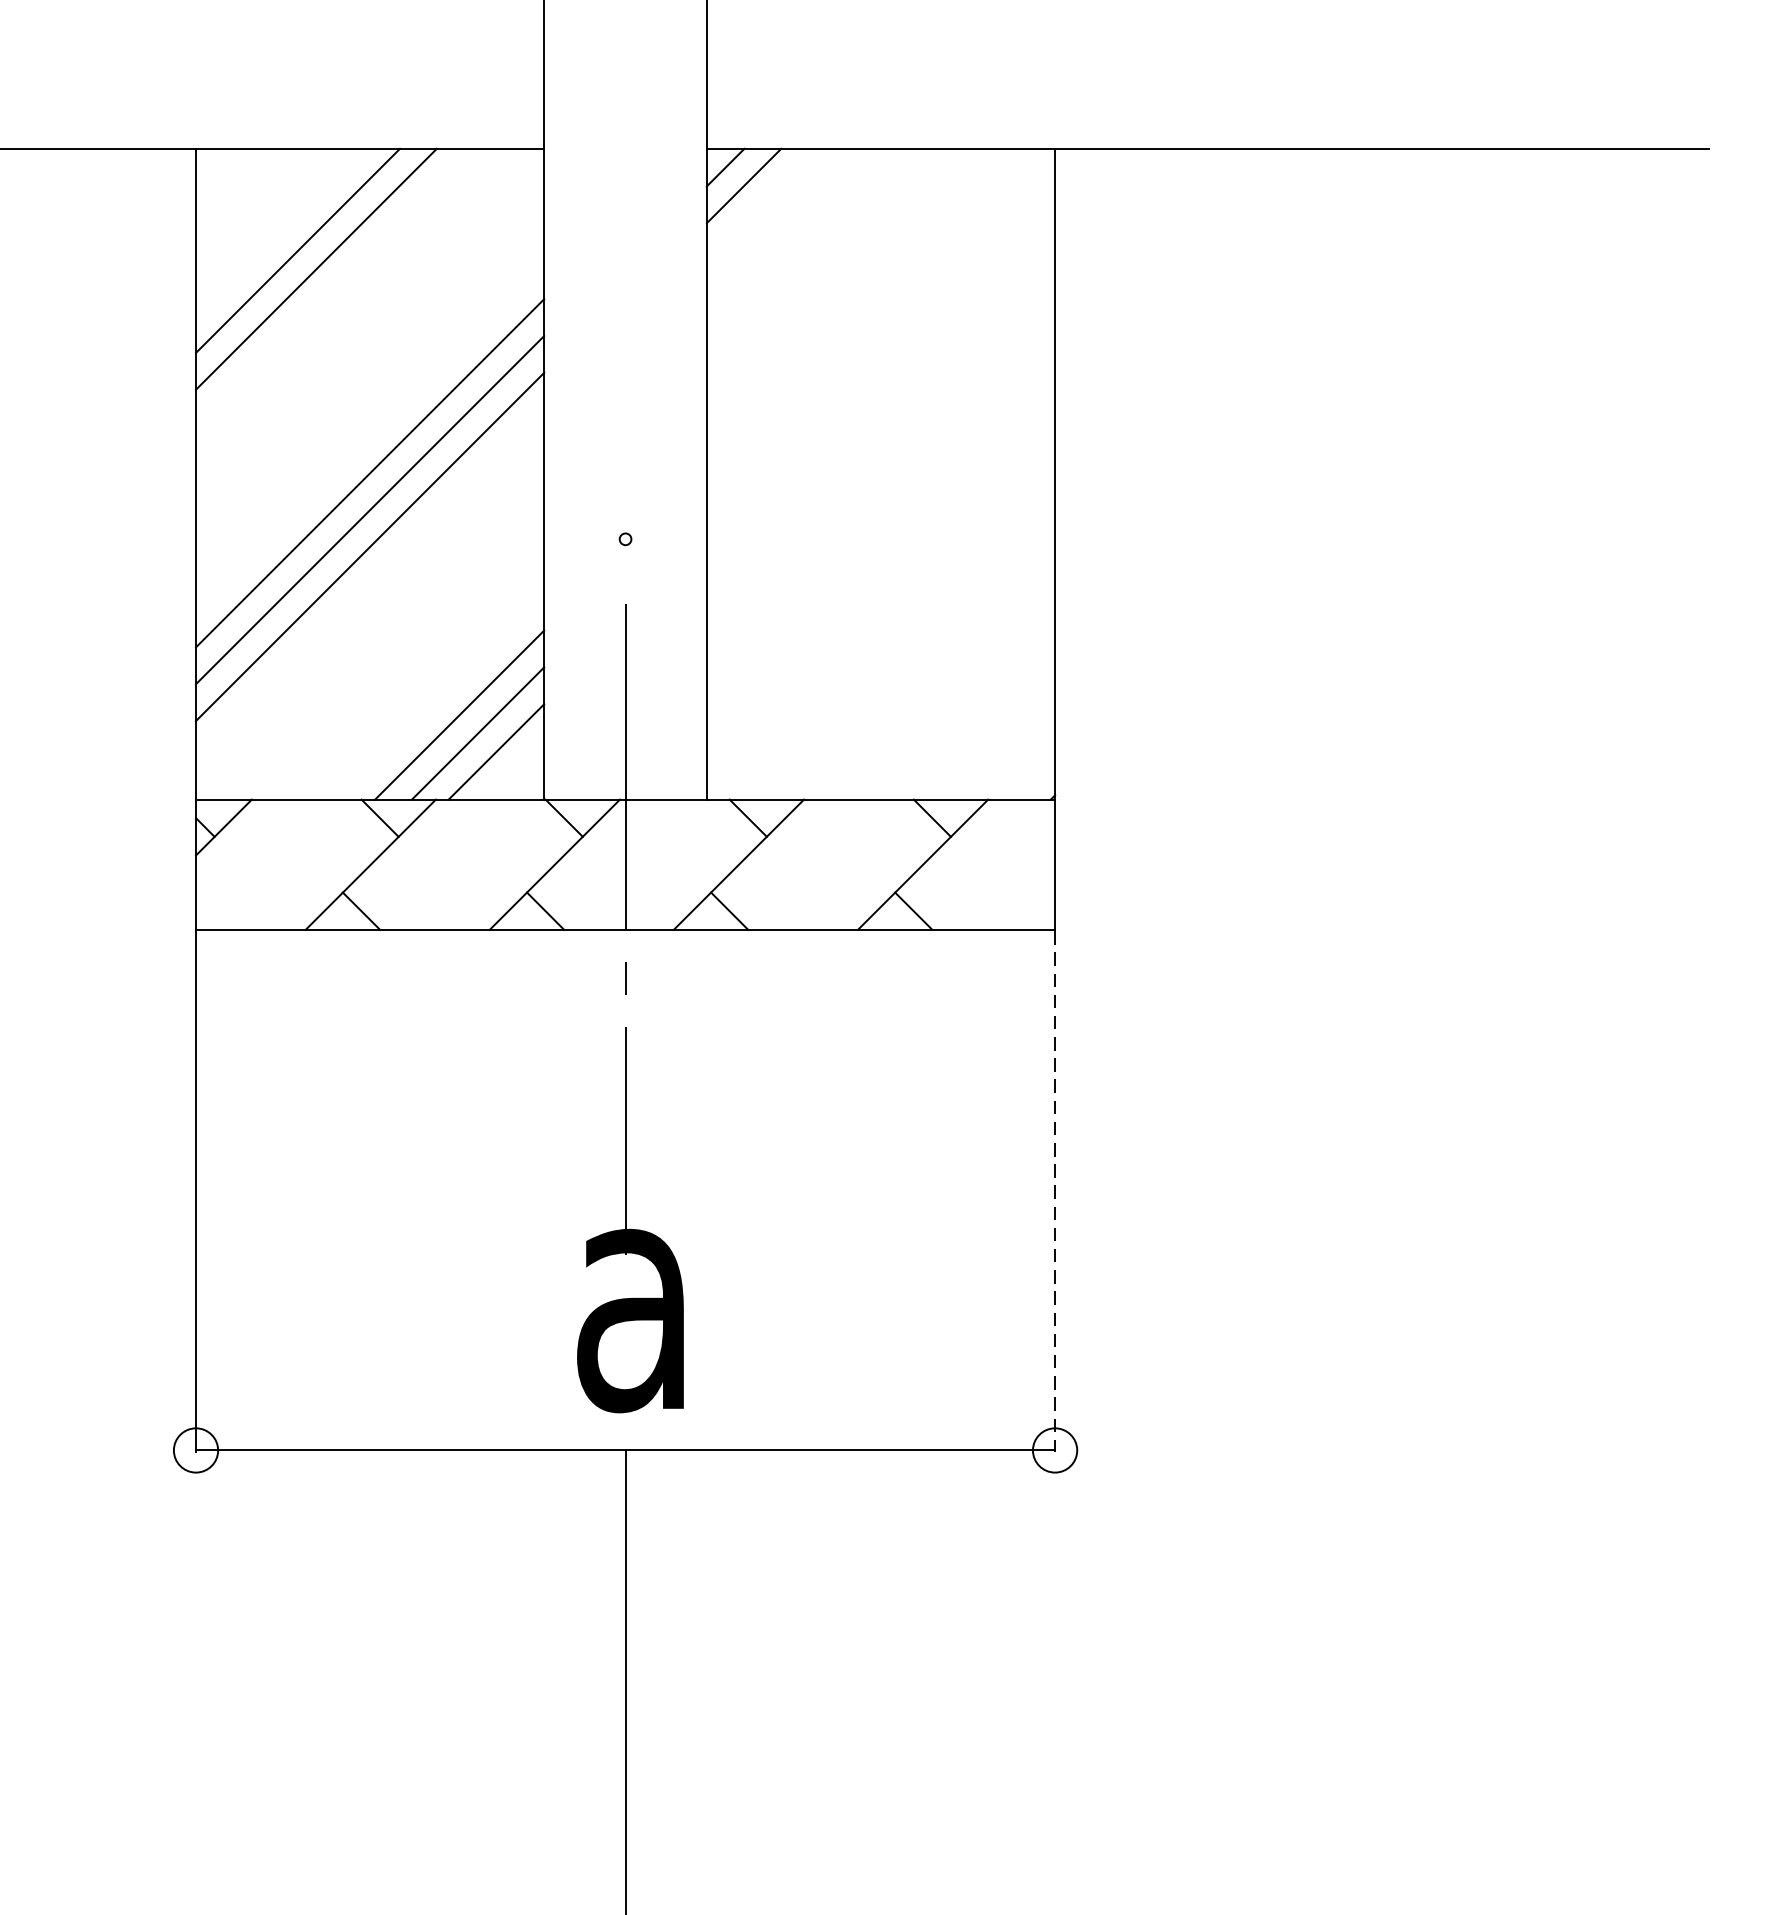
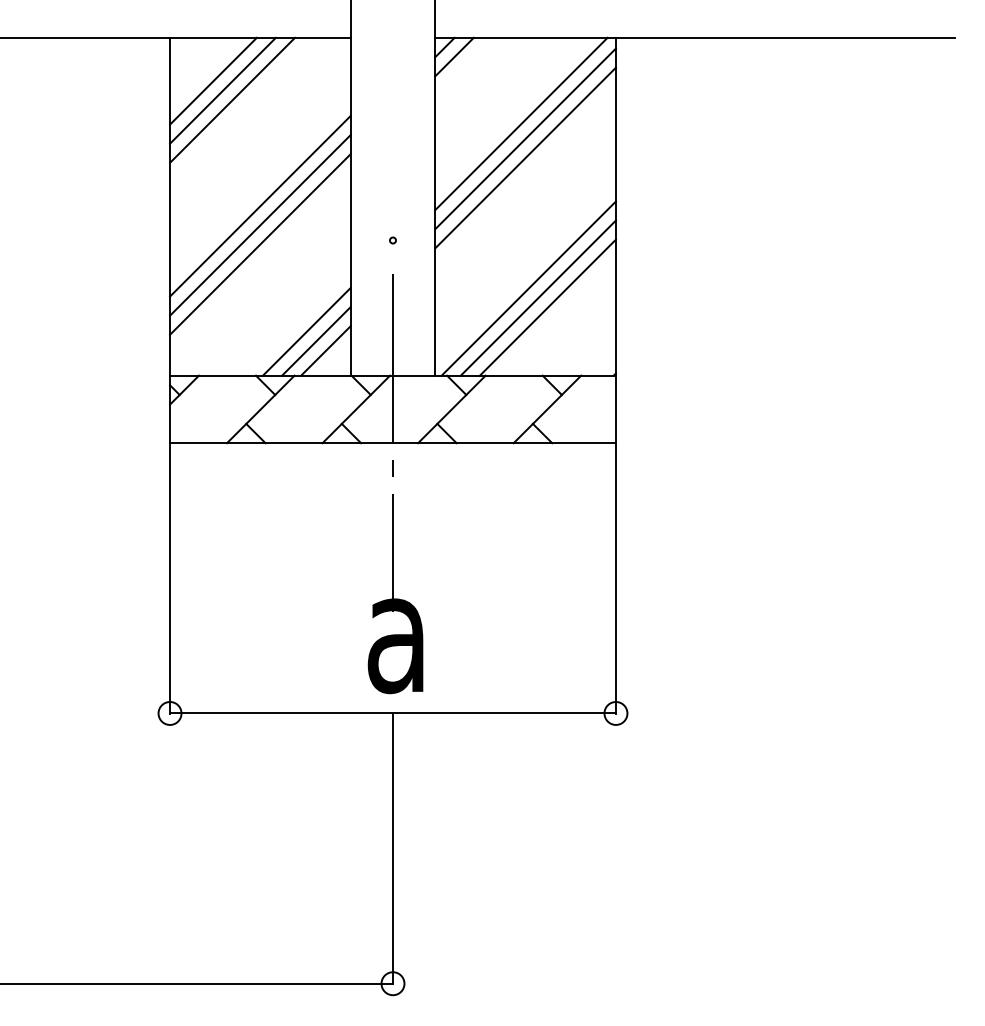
line: (279, 231) -> (213, 80), added
line: (873, 313) -> (521, 123), added
line: (880, 342) -> (525, 138), added
line: (880, 379) -> (525, 157), added
line: (886, 631) -> (528, 288), added
line: (903, 649) -> (537, 297), added
line: (923, 668) -> (547, 307), added
line: (1054, 1192) -> (615, 579), dashed -> solid

